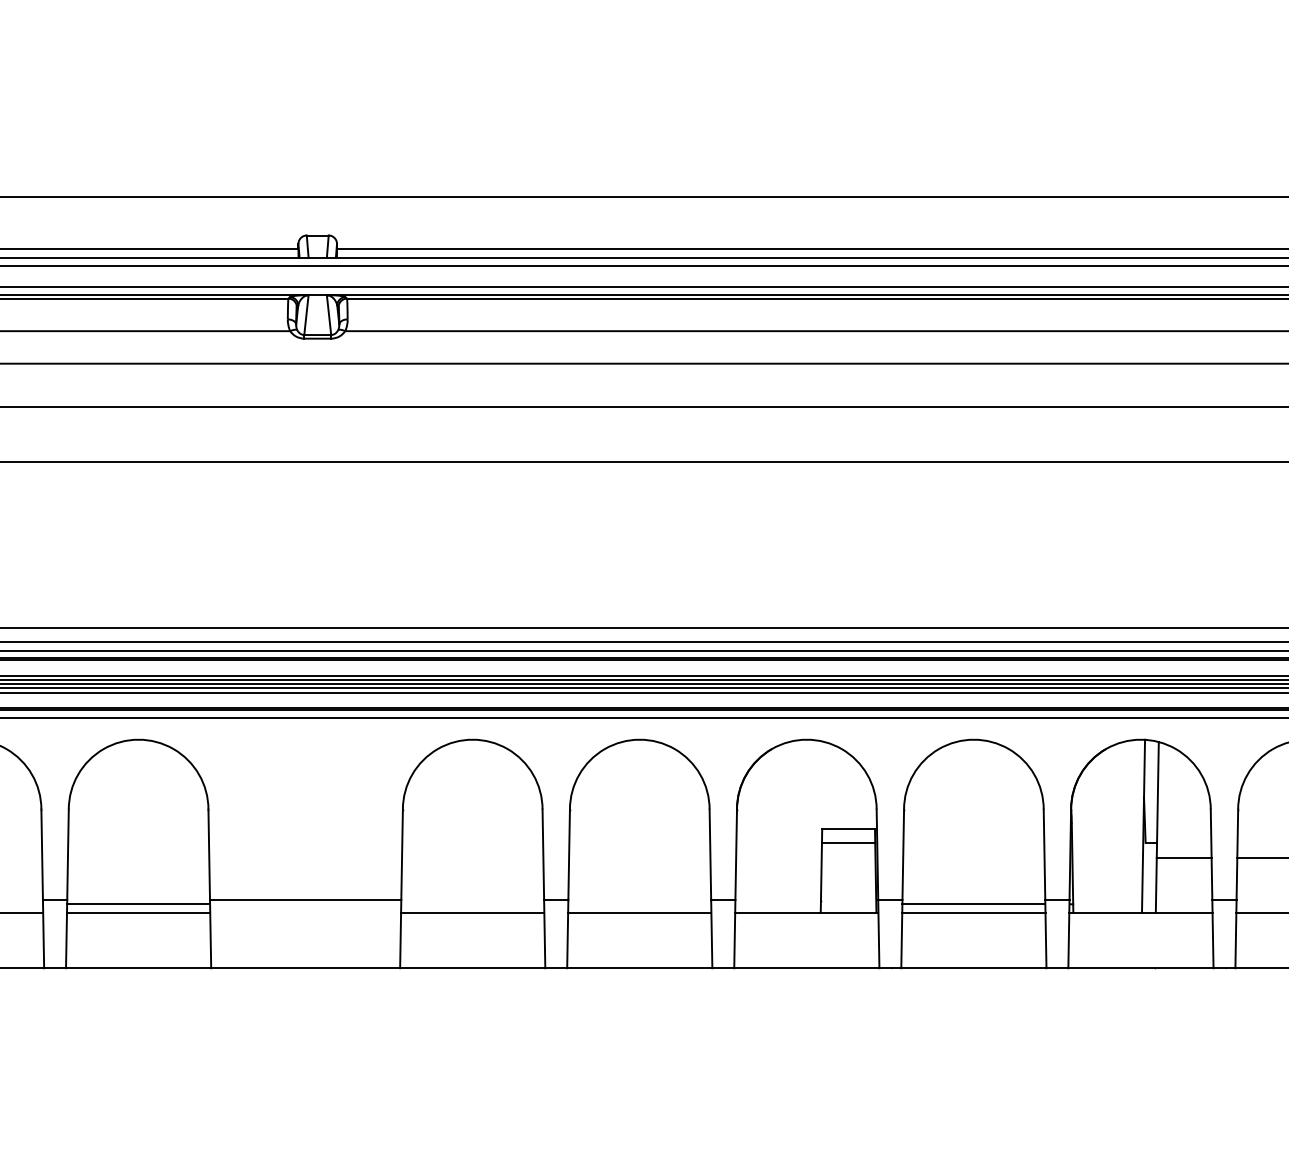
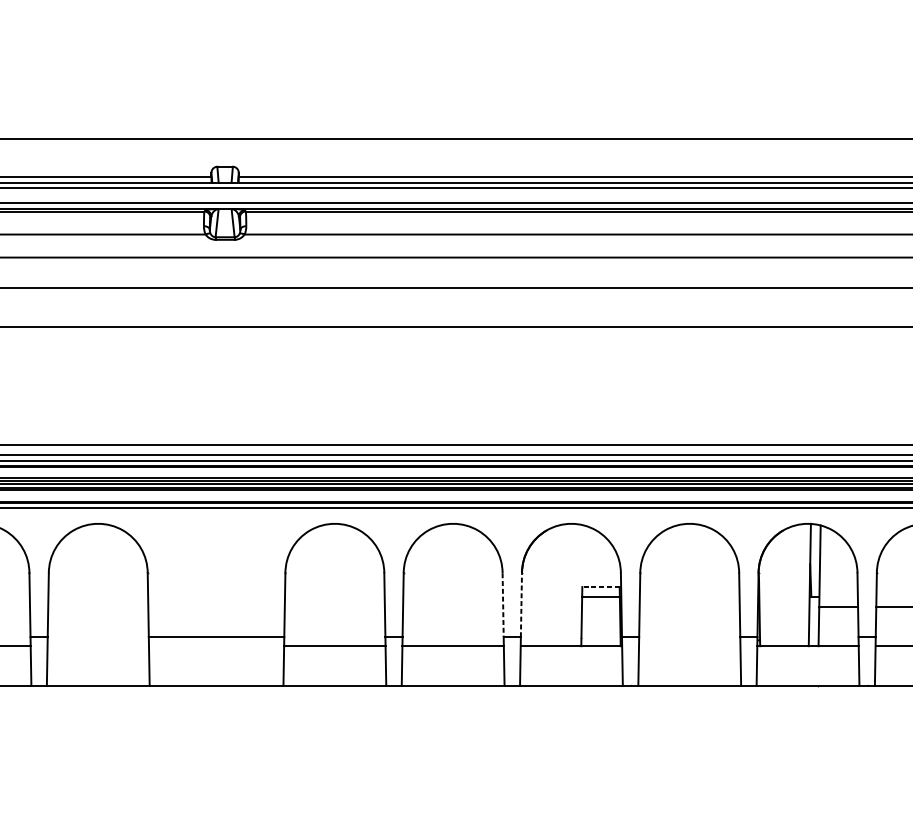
line: (848, 829) -> (600, 587), solid -> dashed
line: (736, 854) -> (521, 605), solid -> dashed
line: (710, 855) -> (503, 605), solid -> dashed
line: (138, 904) -> (98, 640), removed
line: (973, 904) -> (689, 640), removed
line: (138, 912) -> (98, 646), removed
line: (973, 912) -> (689, 646), removed

